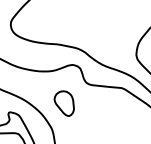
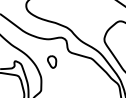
part: (63, 103) -> (51, 61), size x0.7

